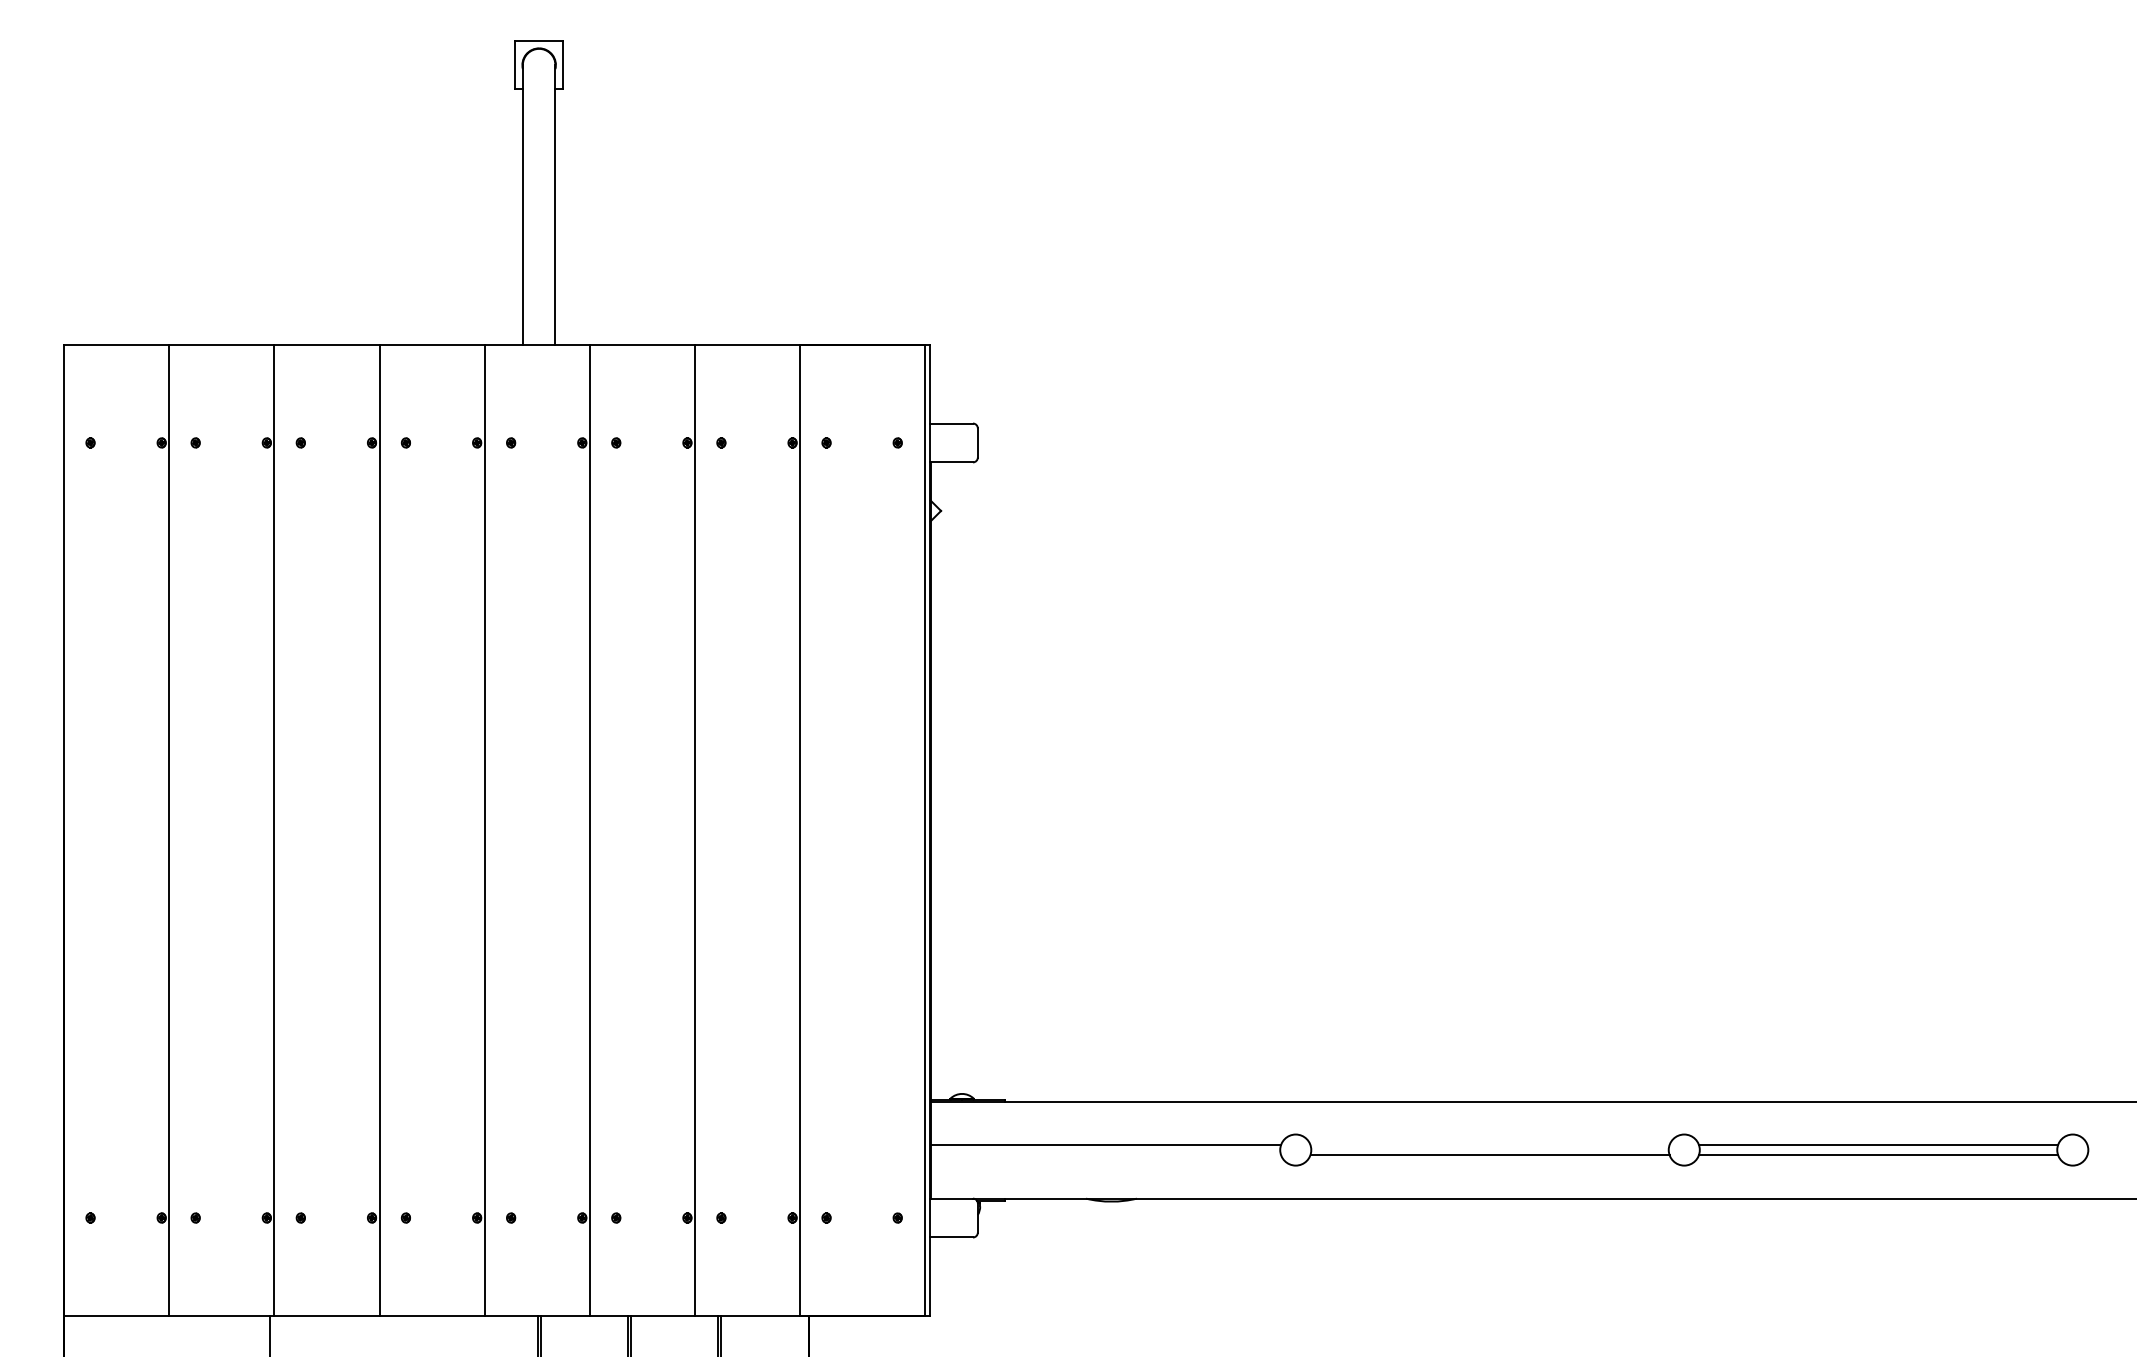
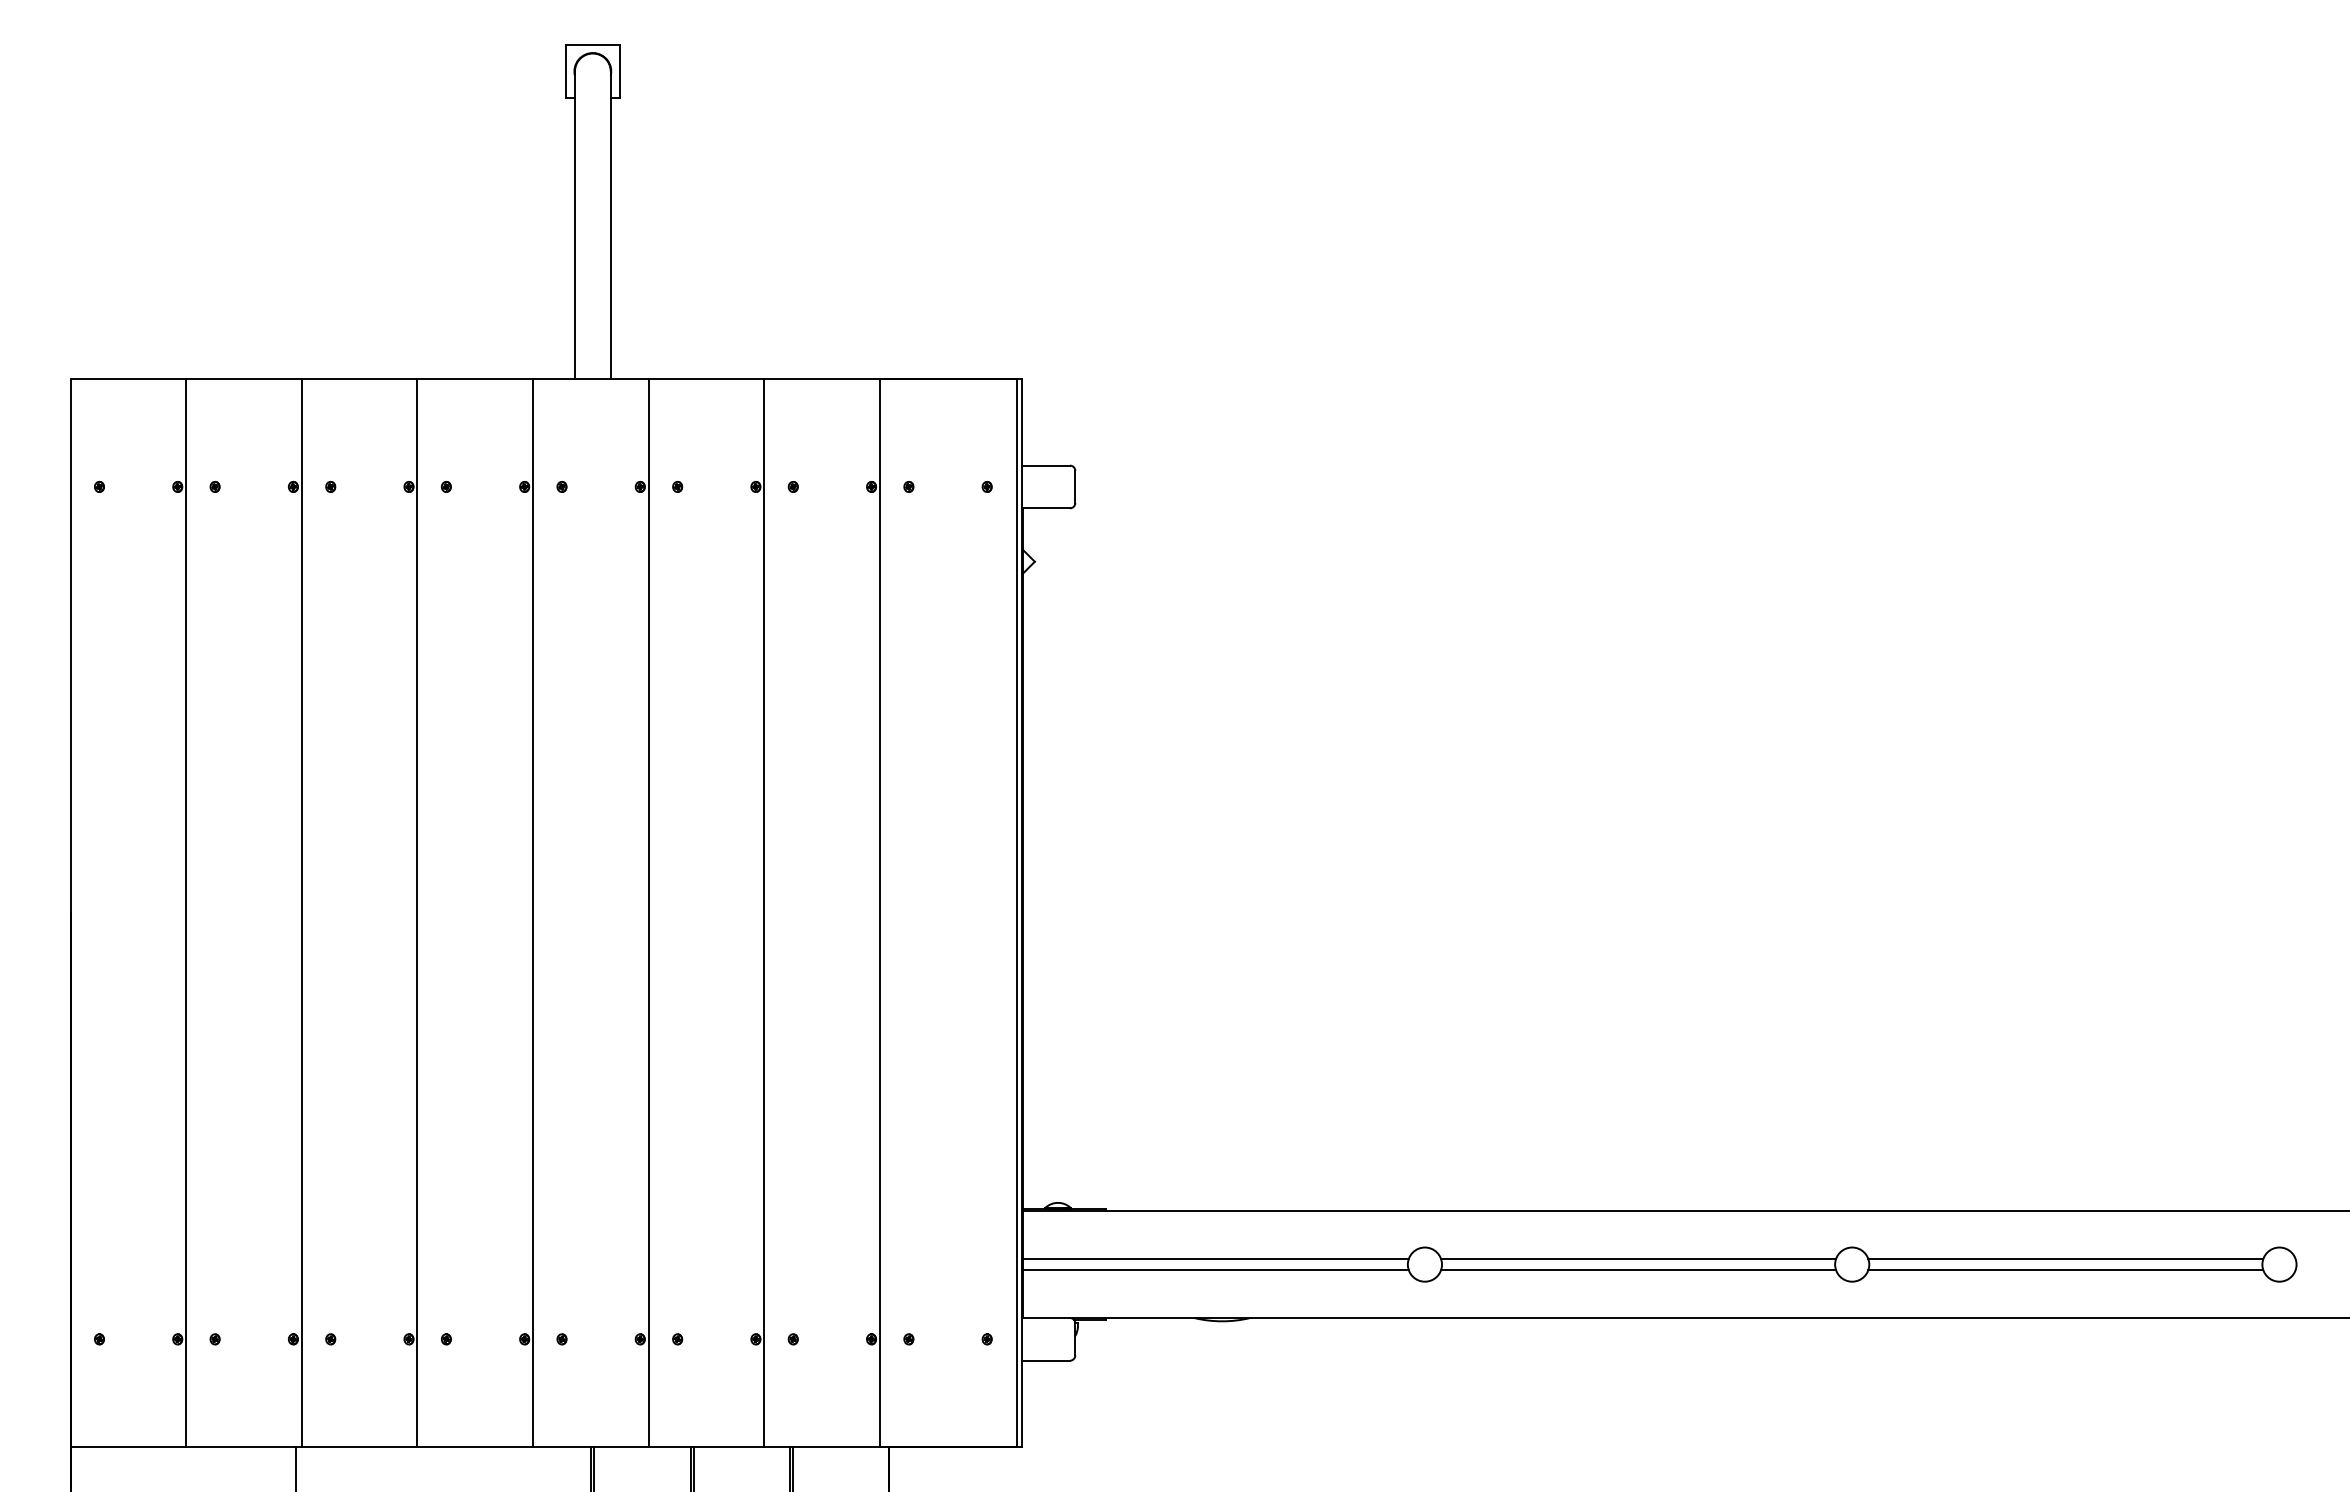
line: (1489, 1145) -> (1638, 1259), added
line: (1105, 1154) -> (1215, 1269), added

